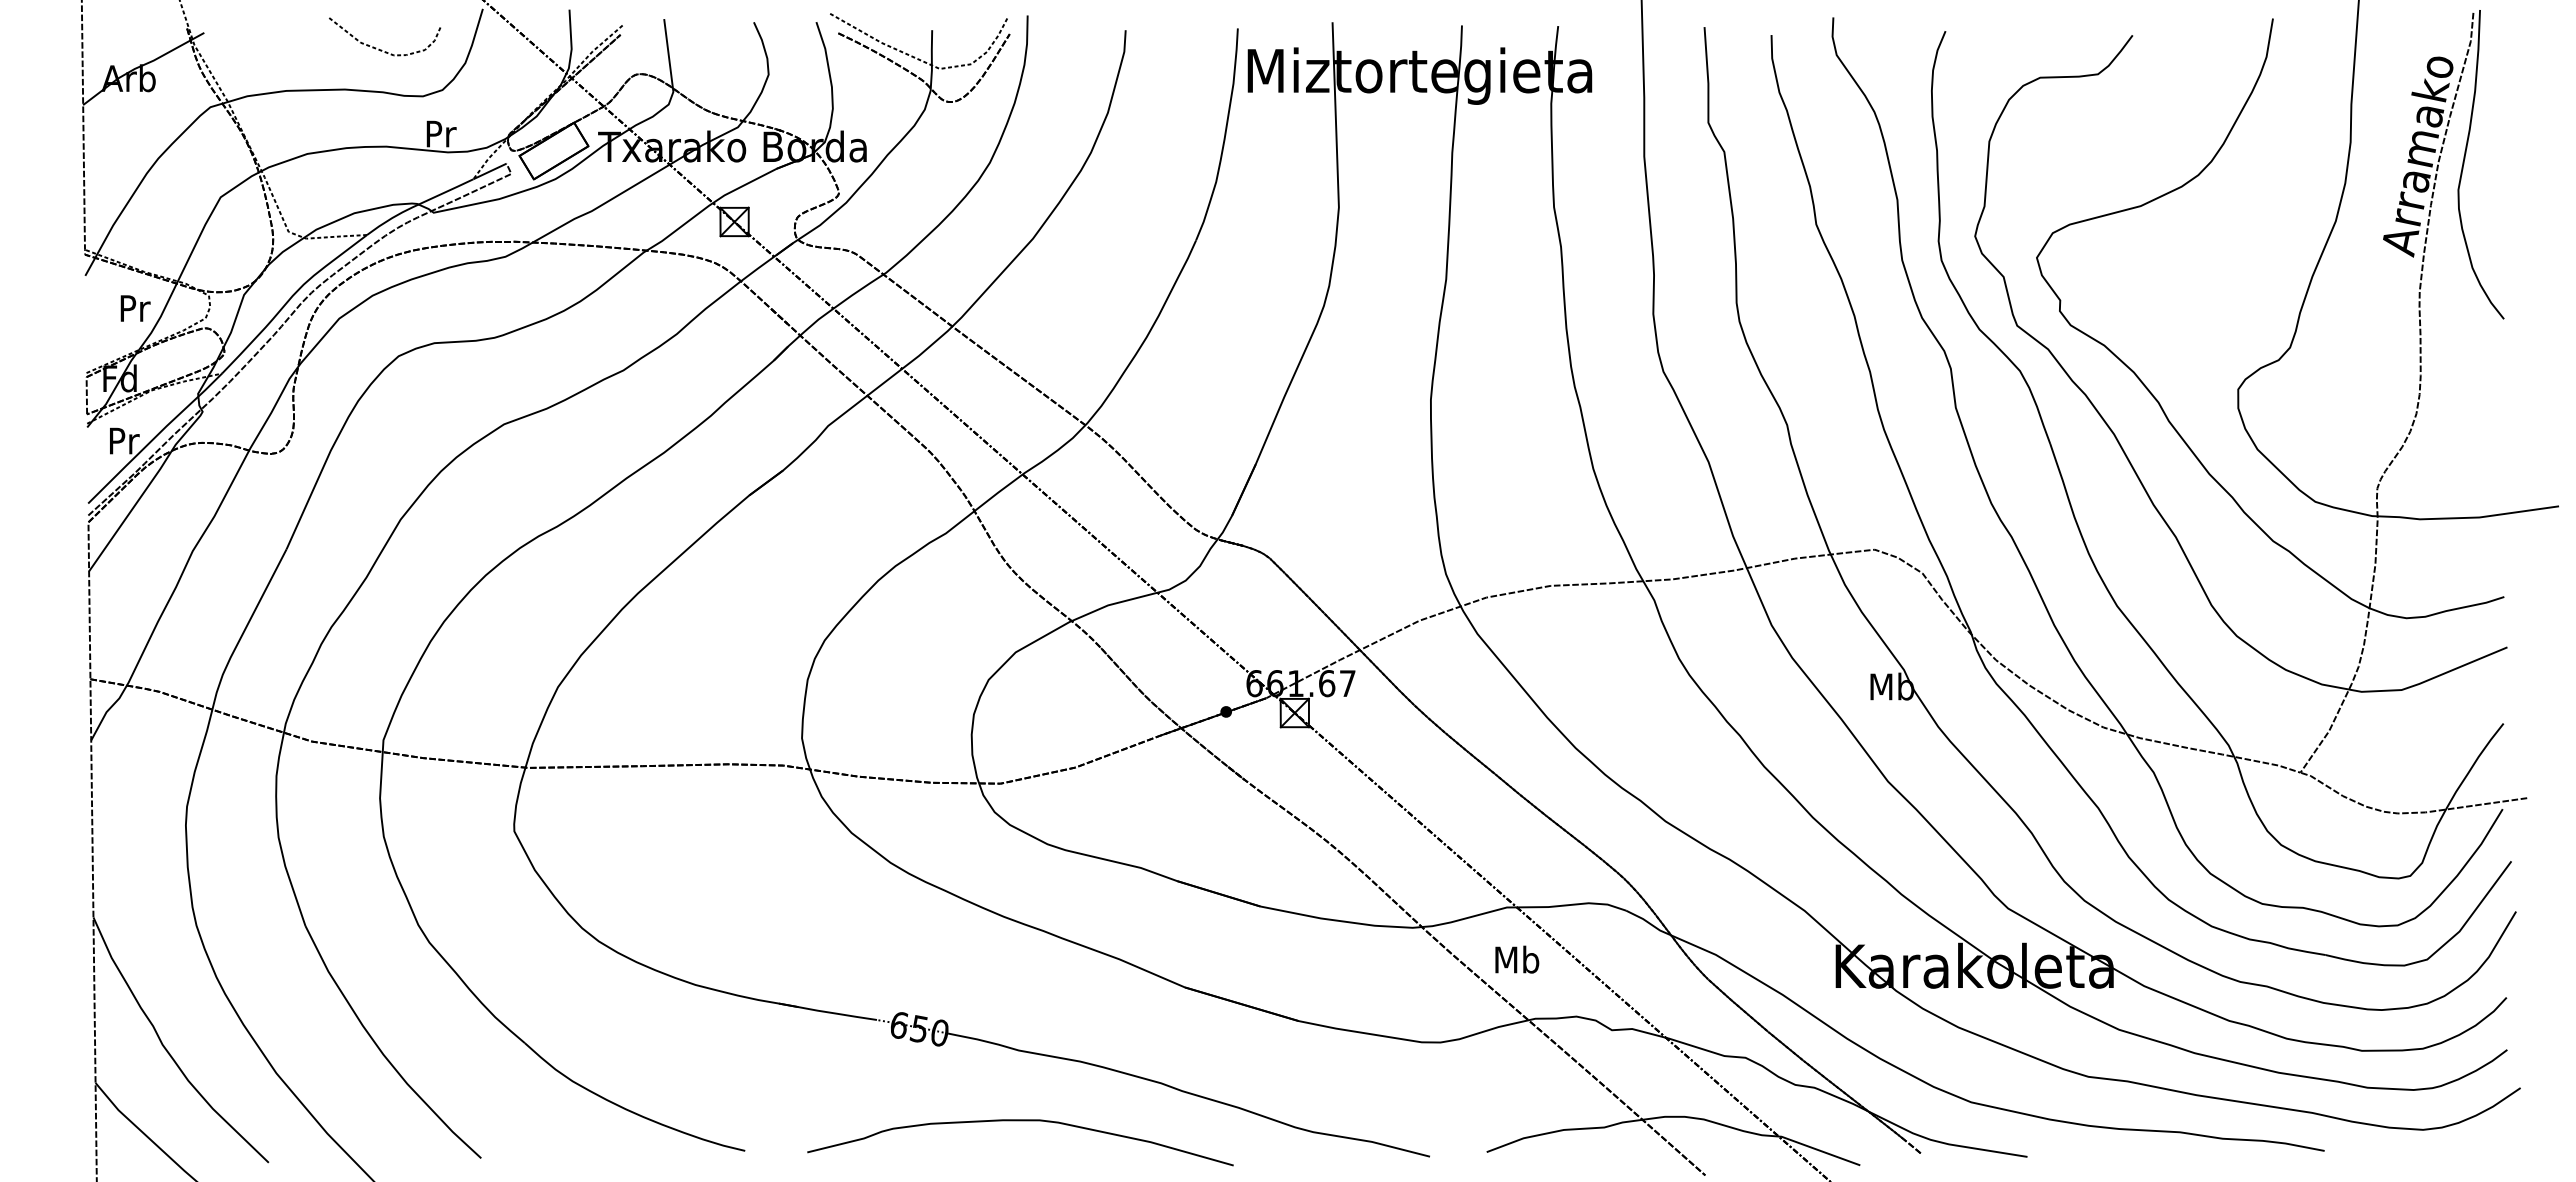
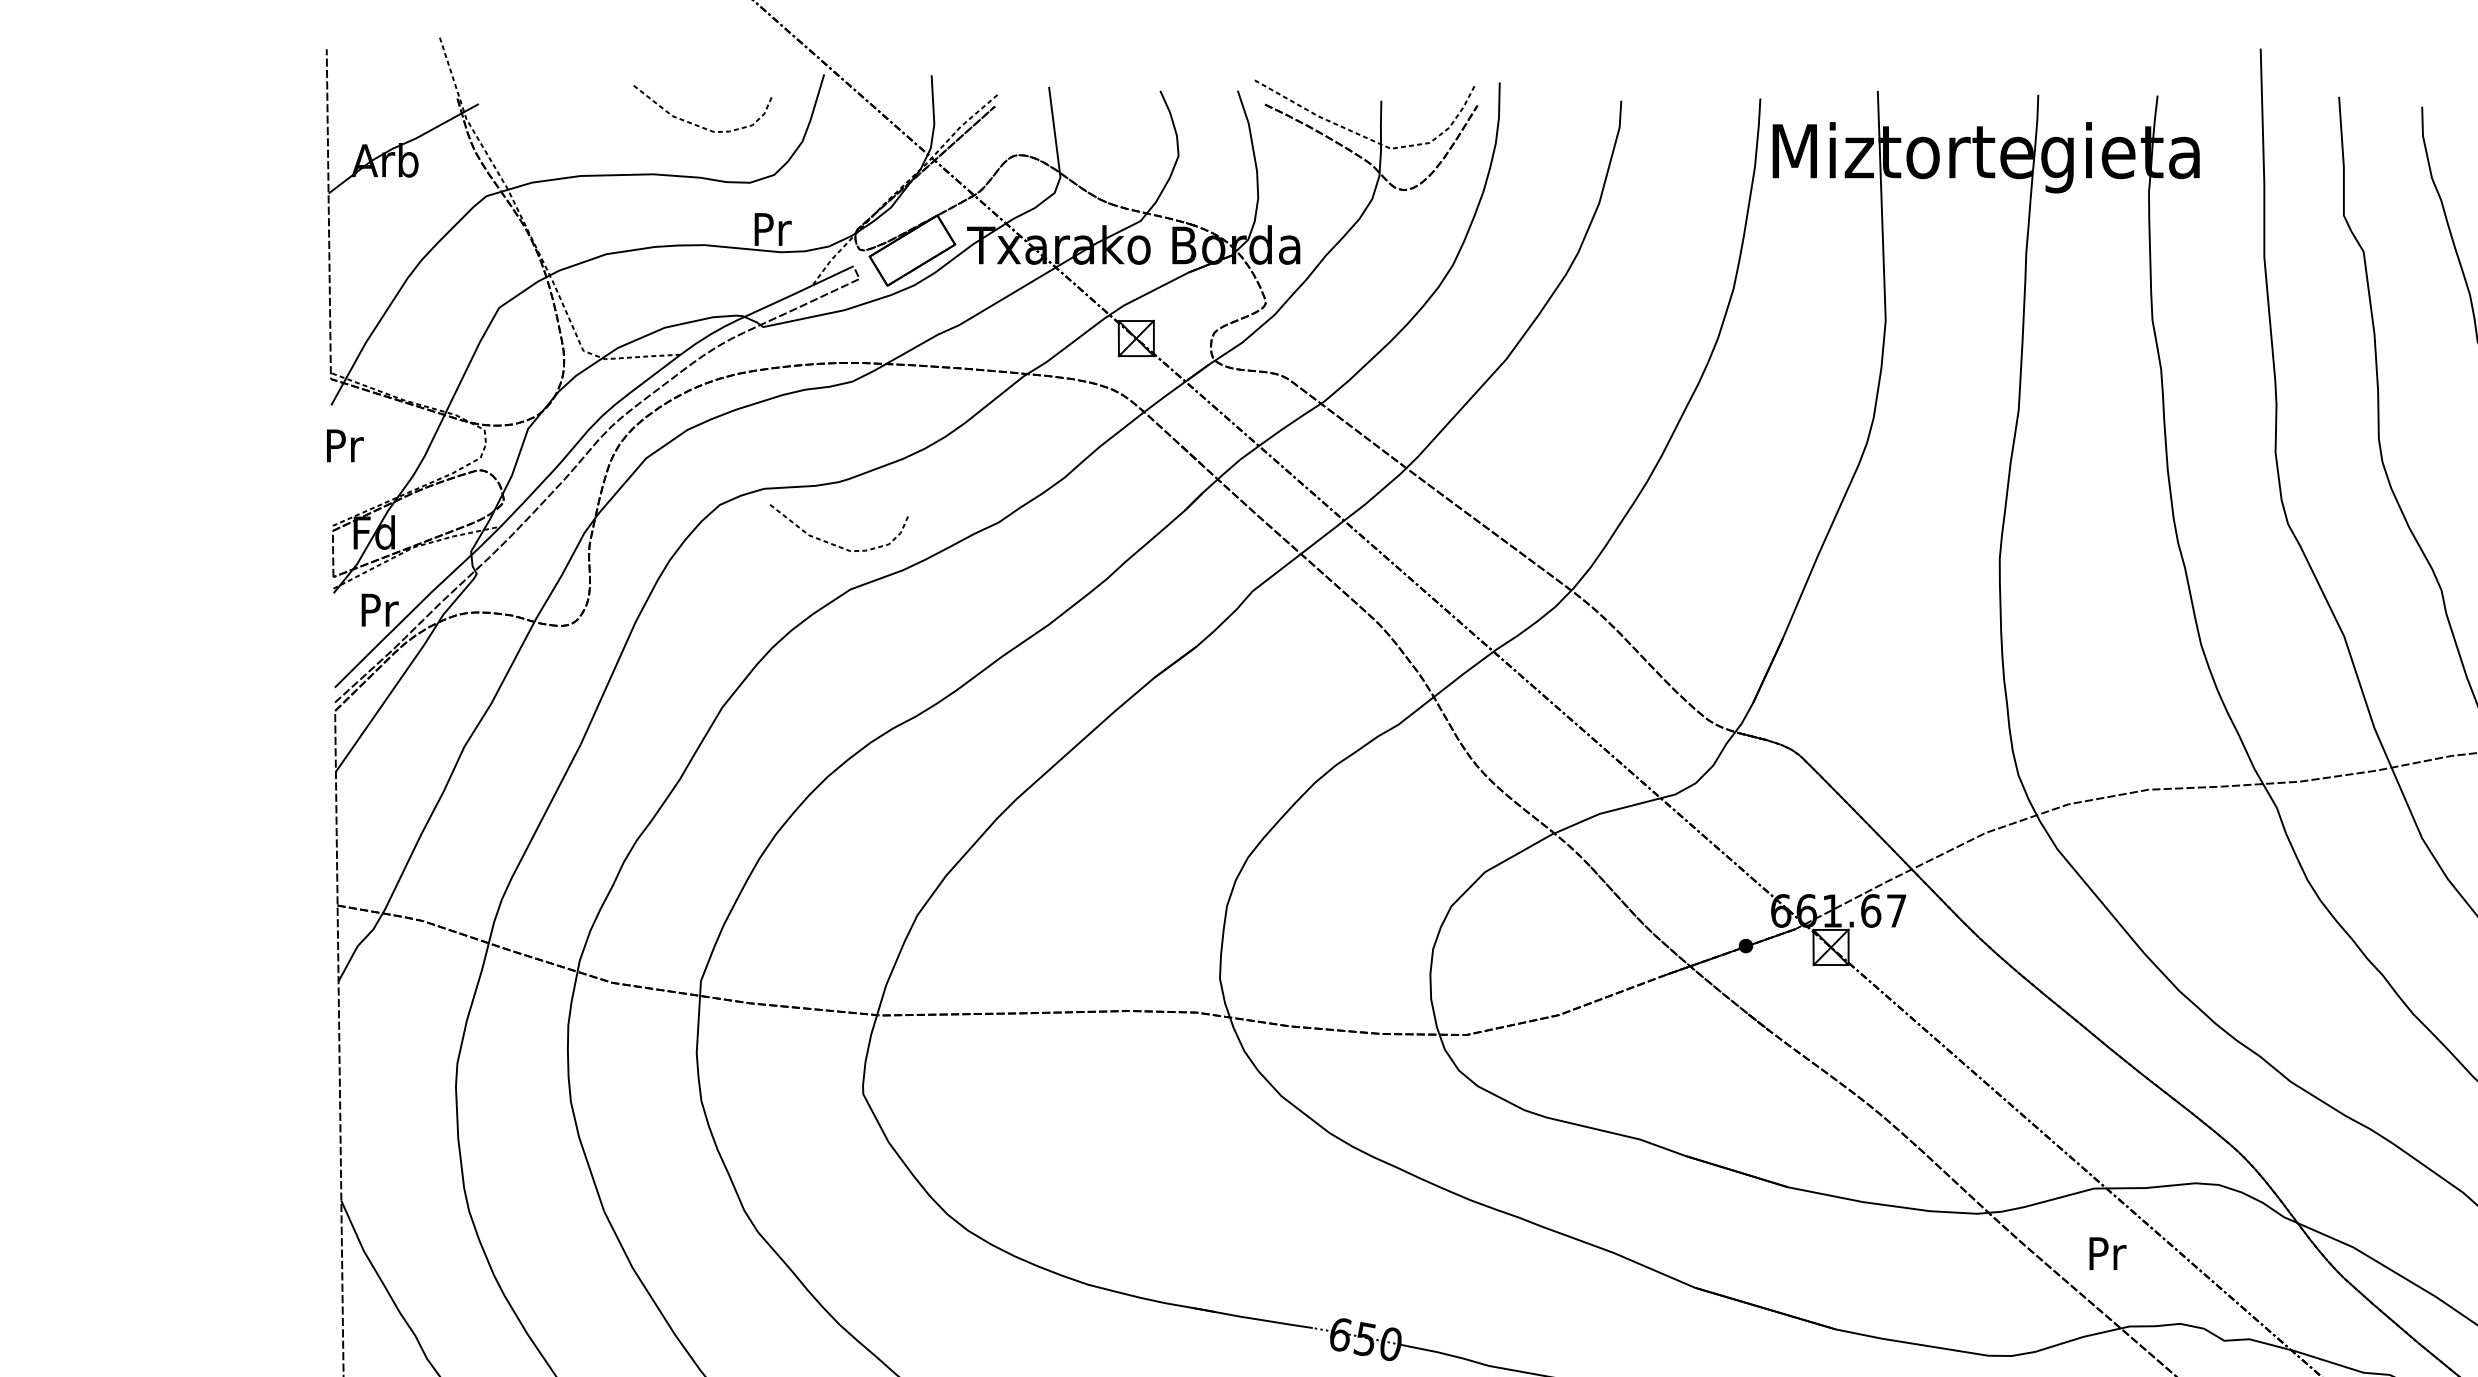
text: (135, 308) -> (345, 445), moved
curve: (491, 387) -> (834, 543), added
text: (1517, 959) -> (2107, 1253), Mb -> Pr

